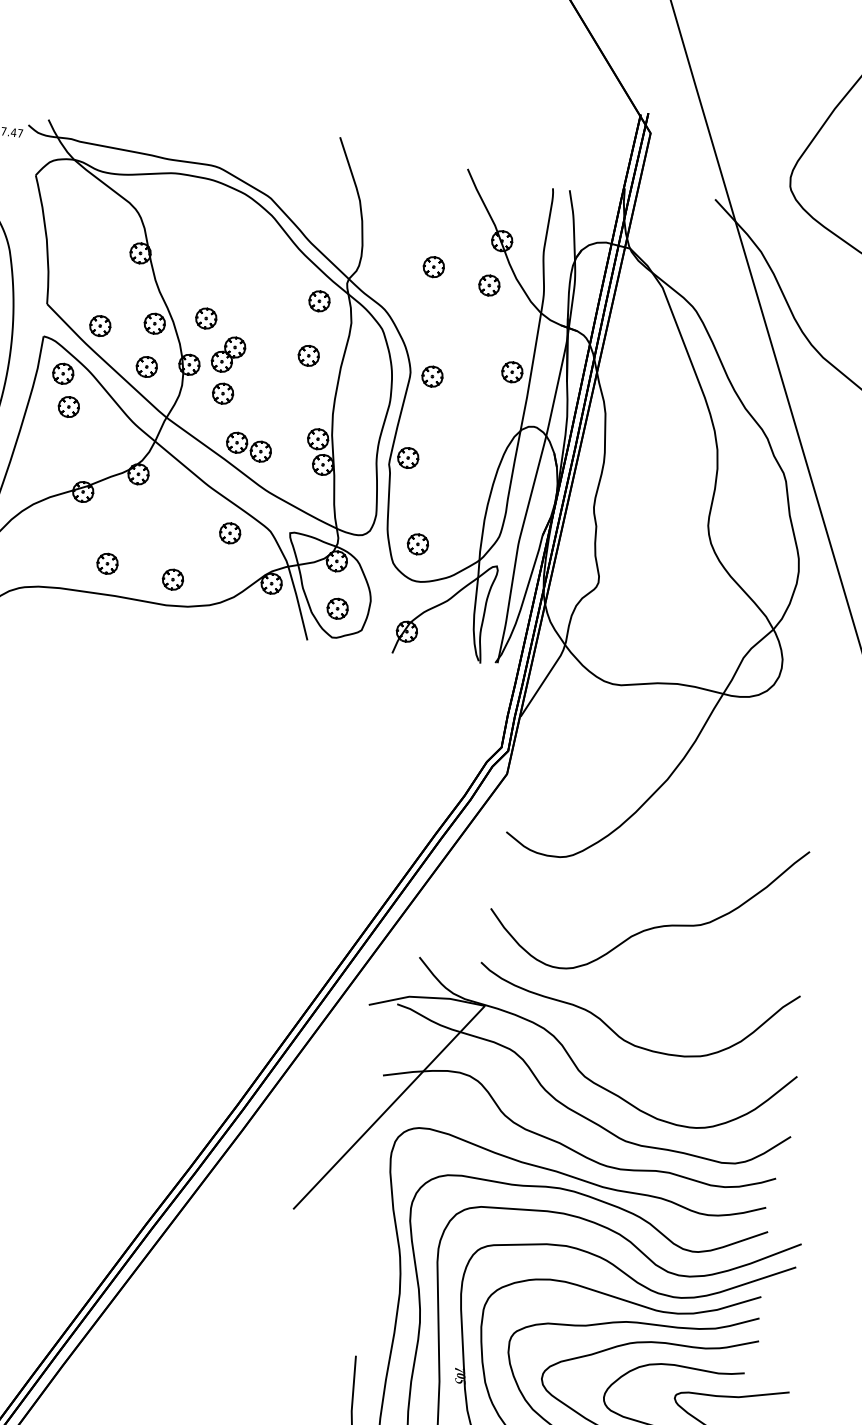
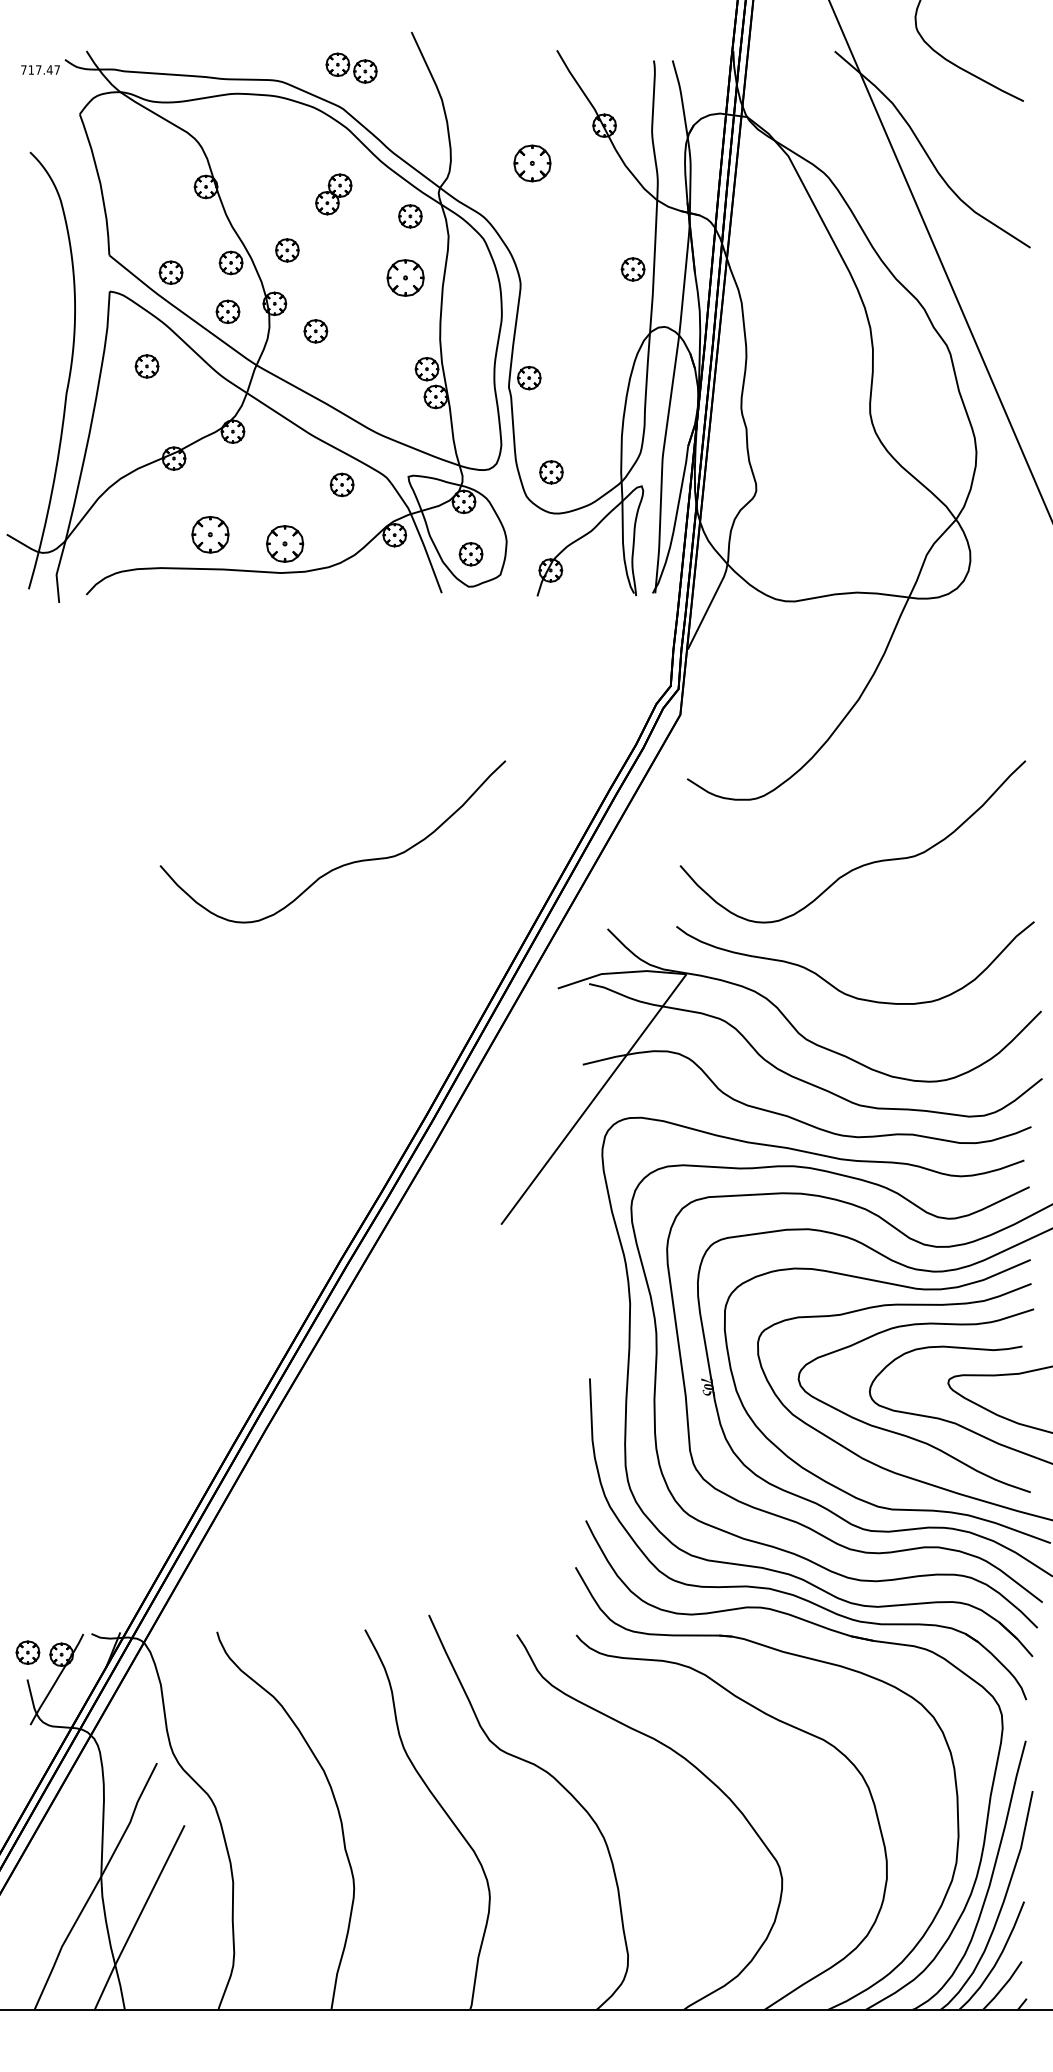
part: (433, 267) -> (532, 163), size x1.6
part: (489, 285) -> (596, 176), removed
part: (228, 354) -> (333, 194), moved
part: (308, 356) -> (405, 278), size x1.6
part: (63, 373) -> (136, 330), removed
part: (432, 376) -> (545, 284), removed
part: (248, 446) -> (351, 67), moved
part: (107, 563) -> (210, 534), size x1.6
part: (172, 579) -> (284, 543), size x1.6
curve: (190, 871) -> (342, 864), added

